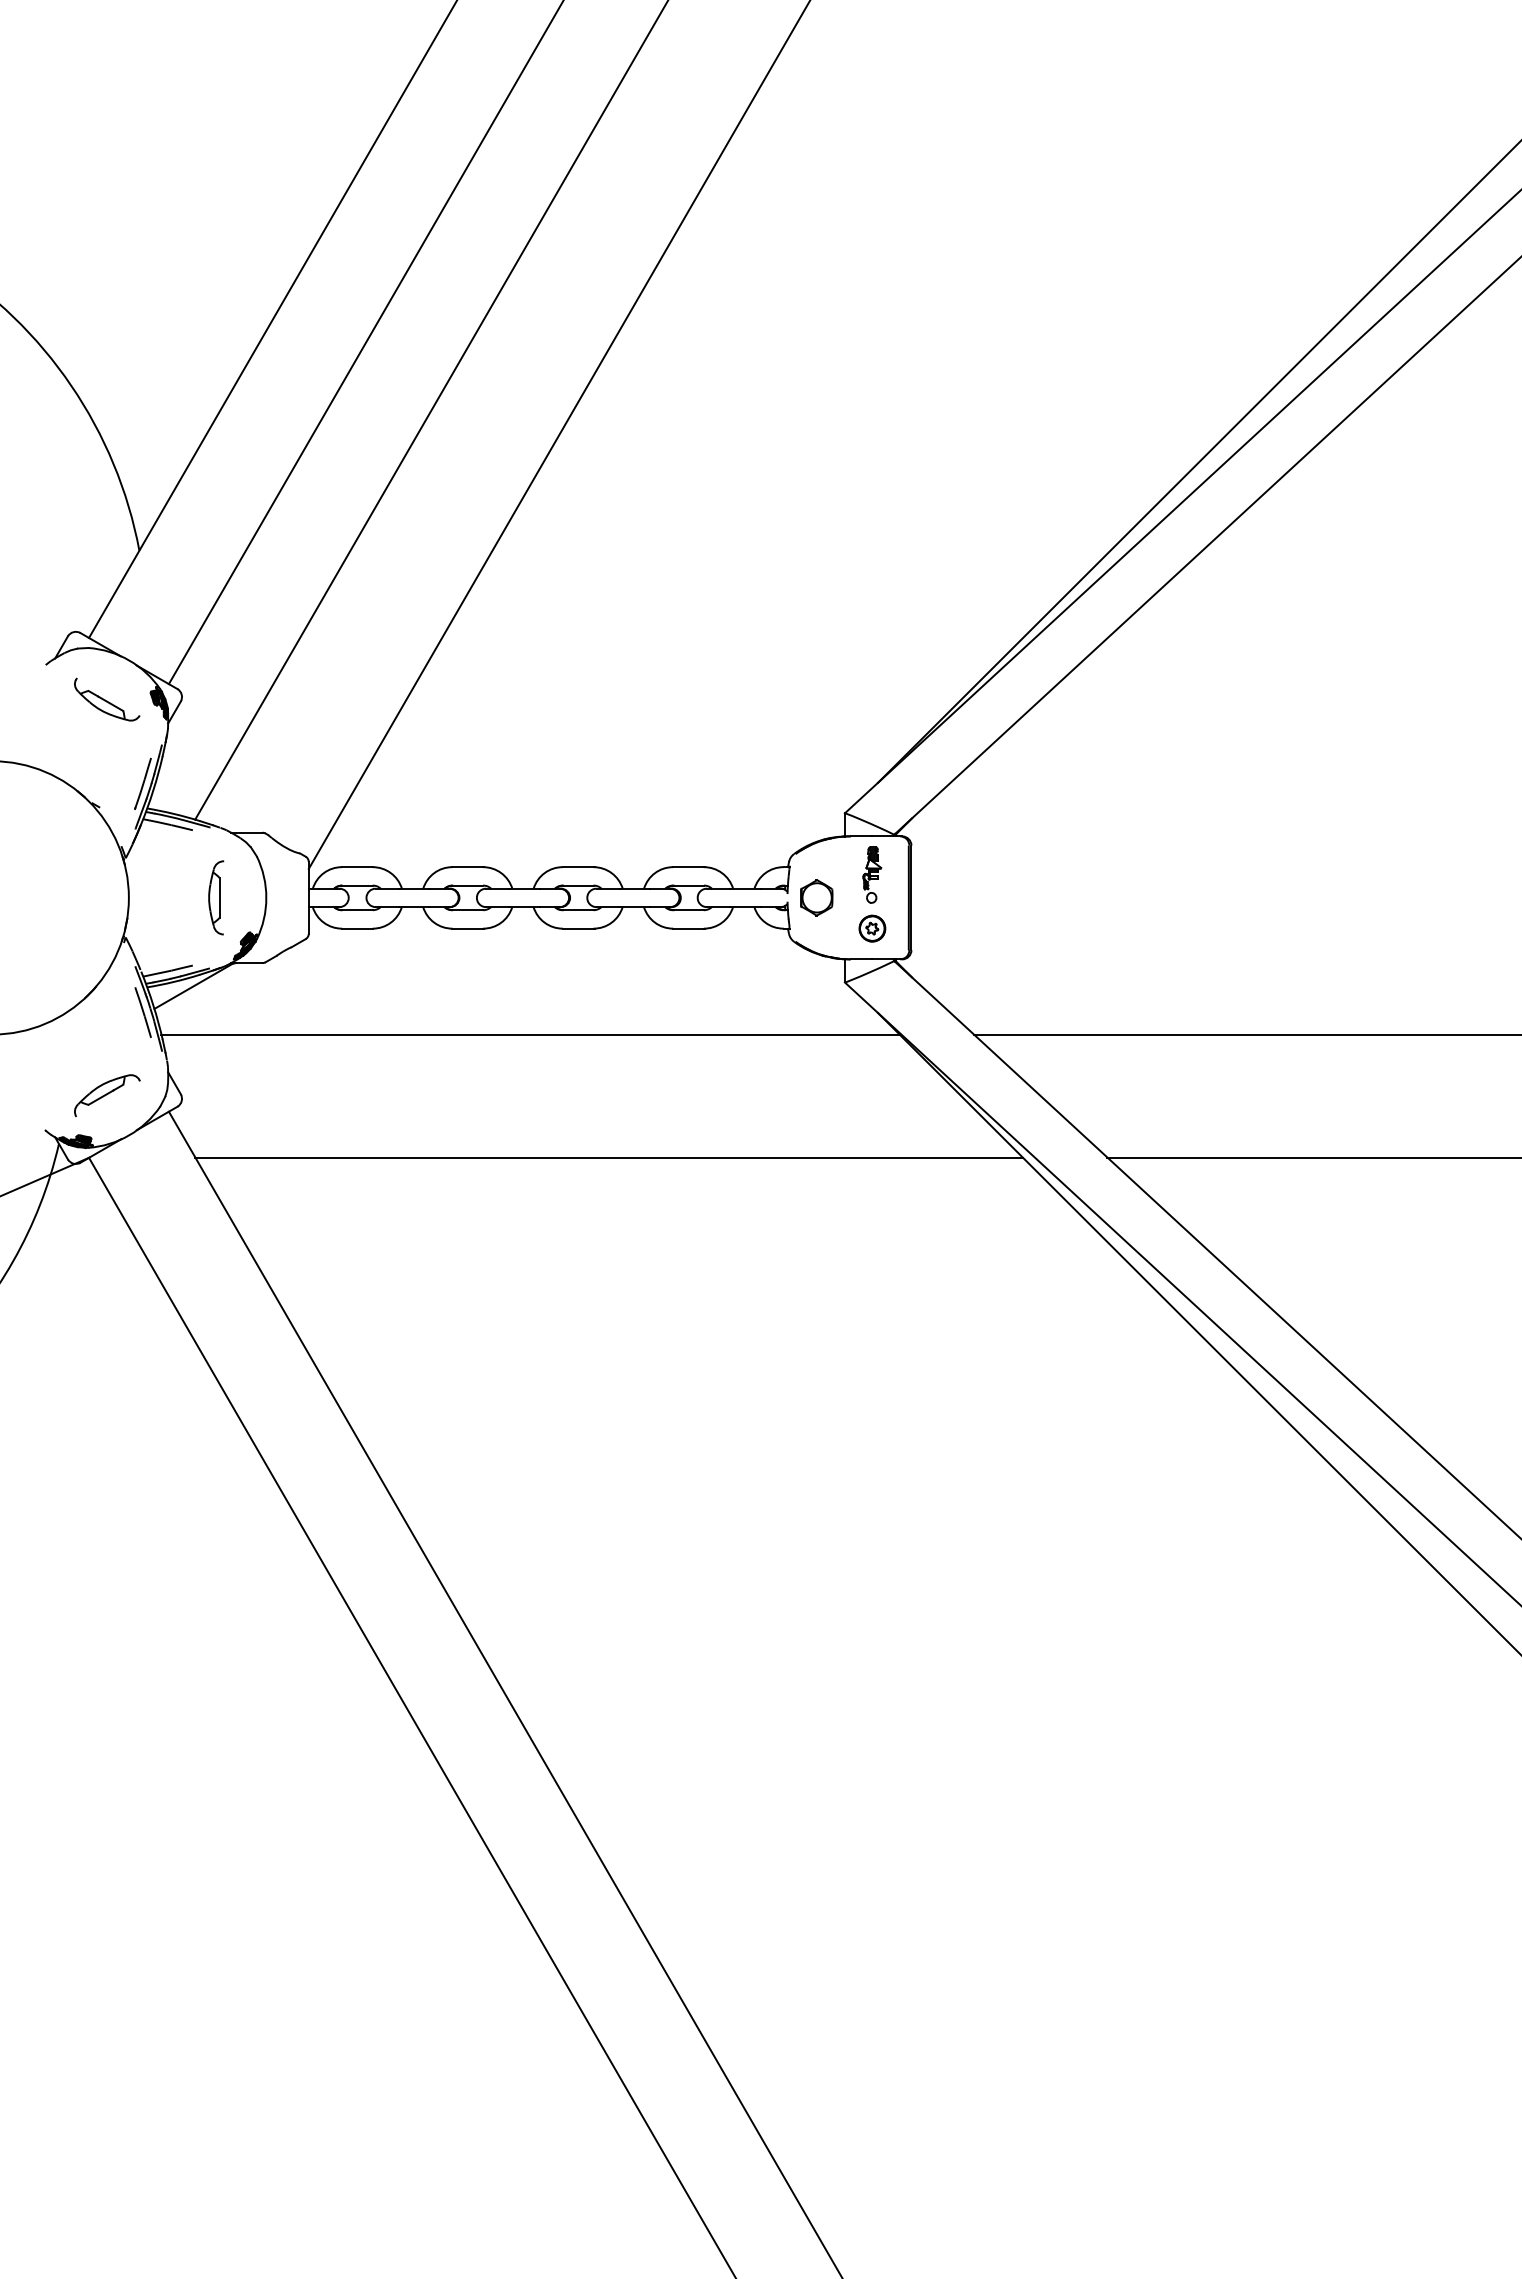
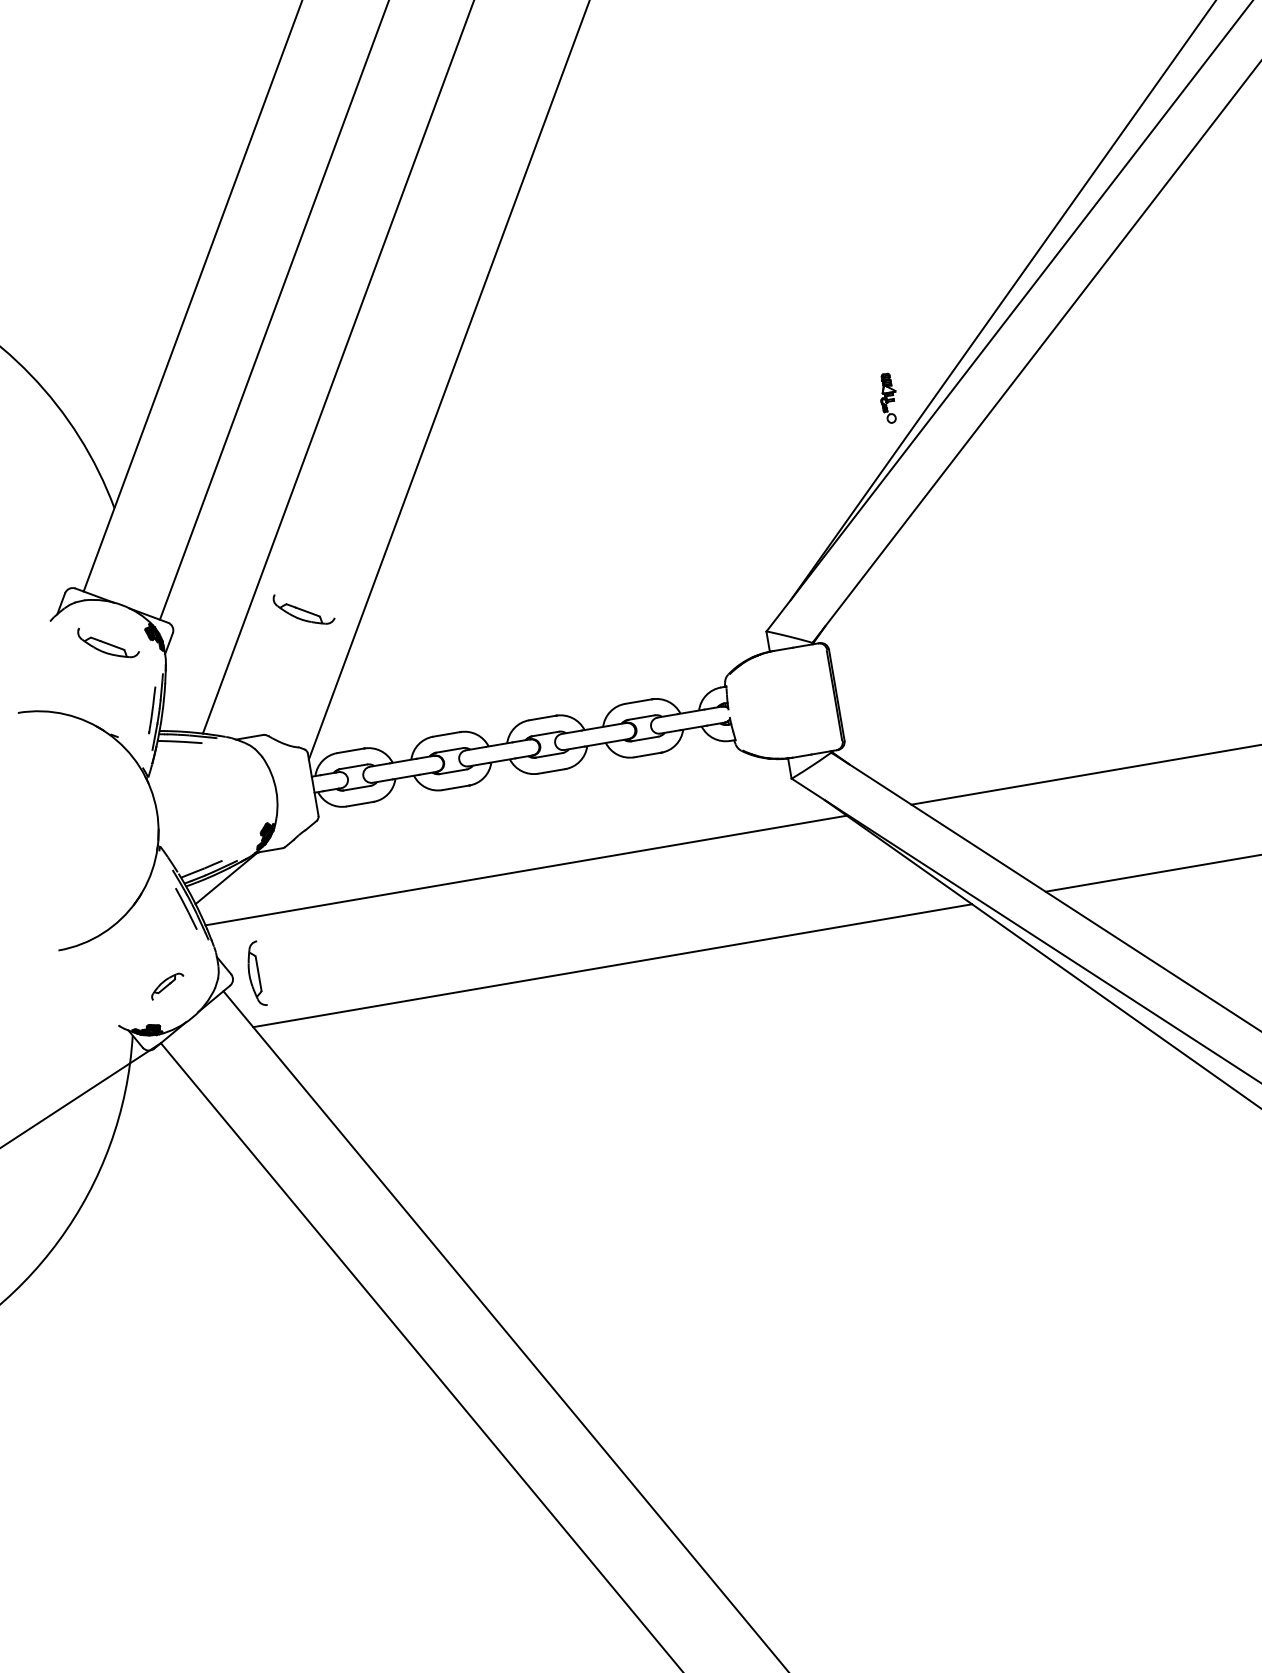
part: (332, 699) -> (304, 608), added
part: (872, 874) -> (888, 398), moved
part: (216, 897) -> (255, 973), moved
part: (816, 897) -> (754, 708), removed
part: (872, 928) -> (807, 727), removed
part: (107, 1095) -> (167, 986), size x0.6

